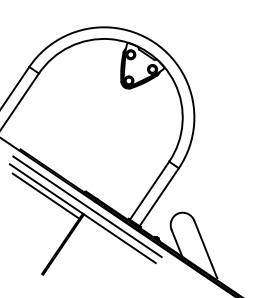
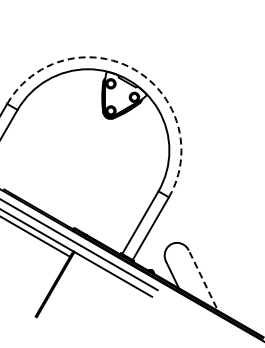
arc: (154, 42) -> (134, 69), solid -> dashed
line: (205, 249) -> (202, 279), solid -> dashed

